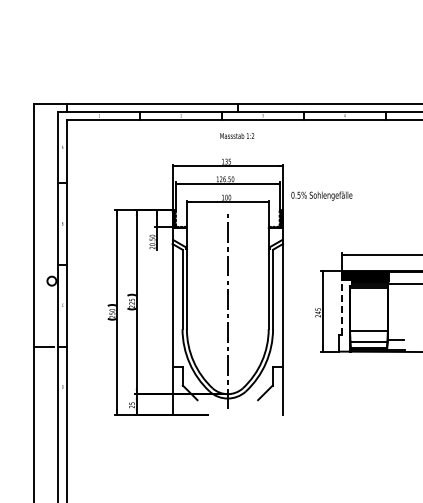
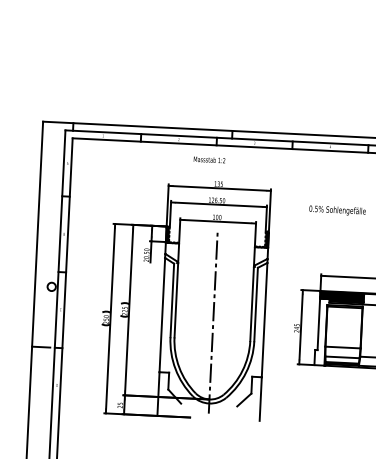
text: (237, 135) -> (209, 159), moved
text: (321, 195) -> (337, 210), moved
line: (341, 306) -> (318, 323), dashed -> solid

